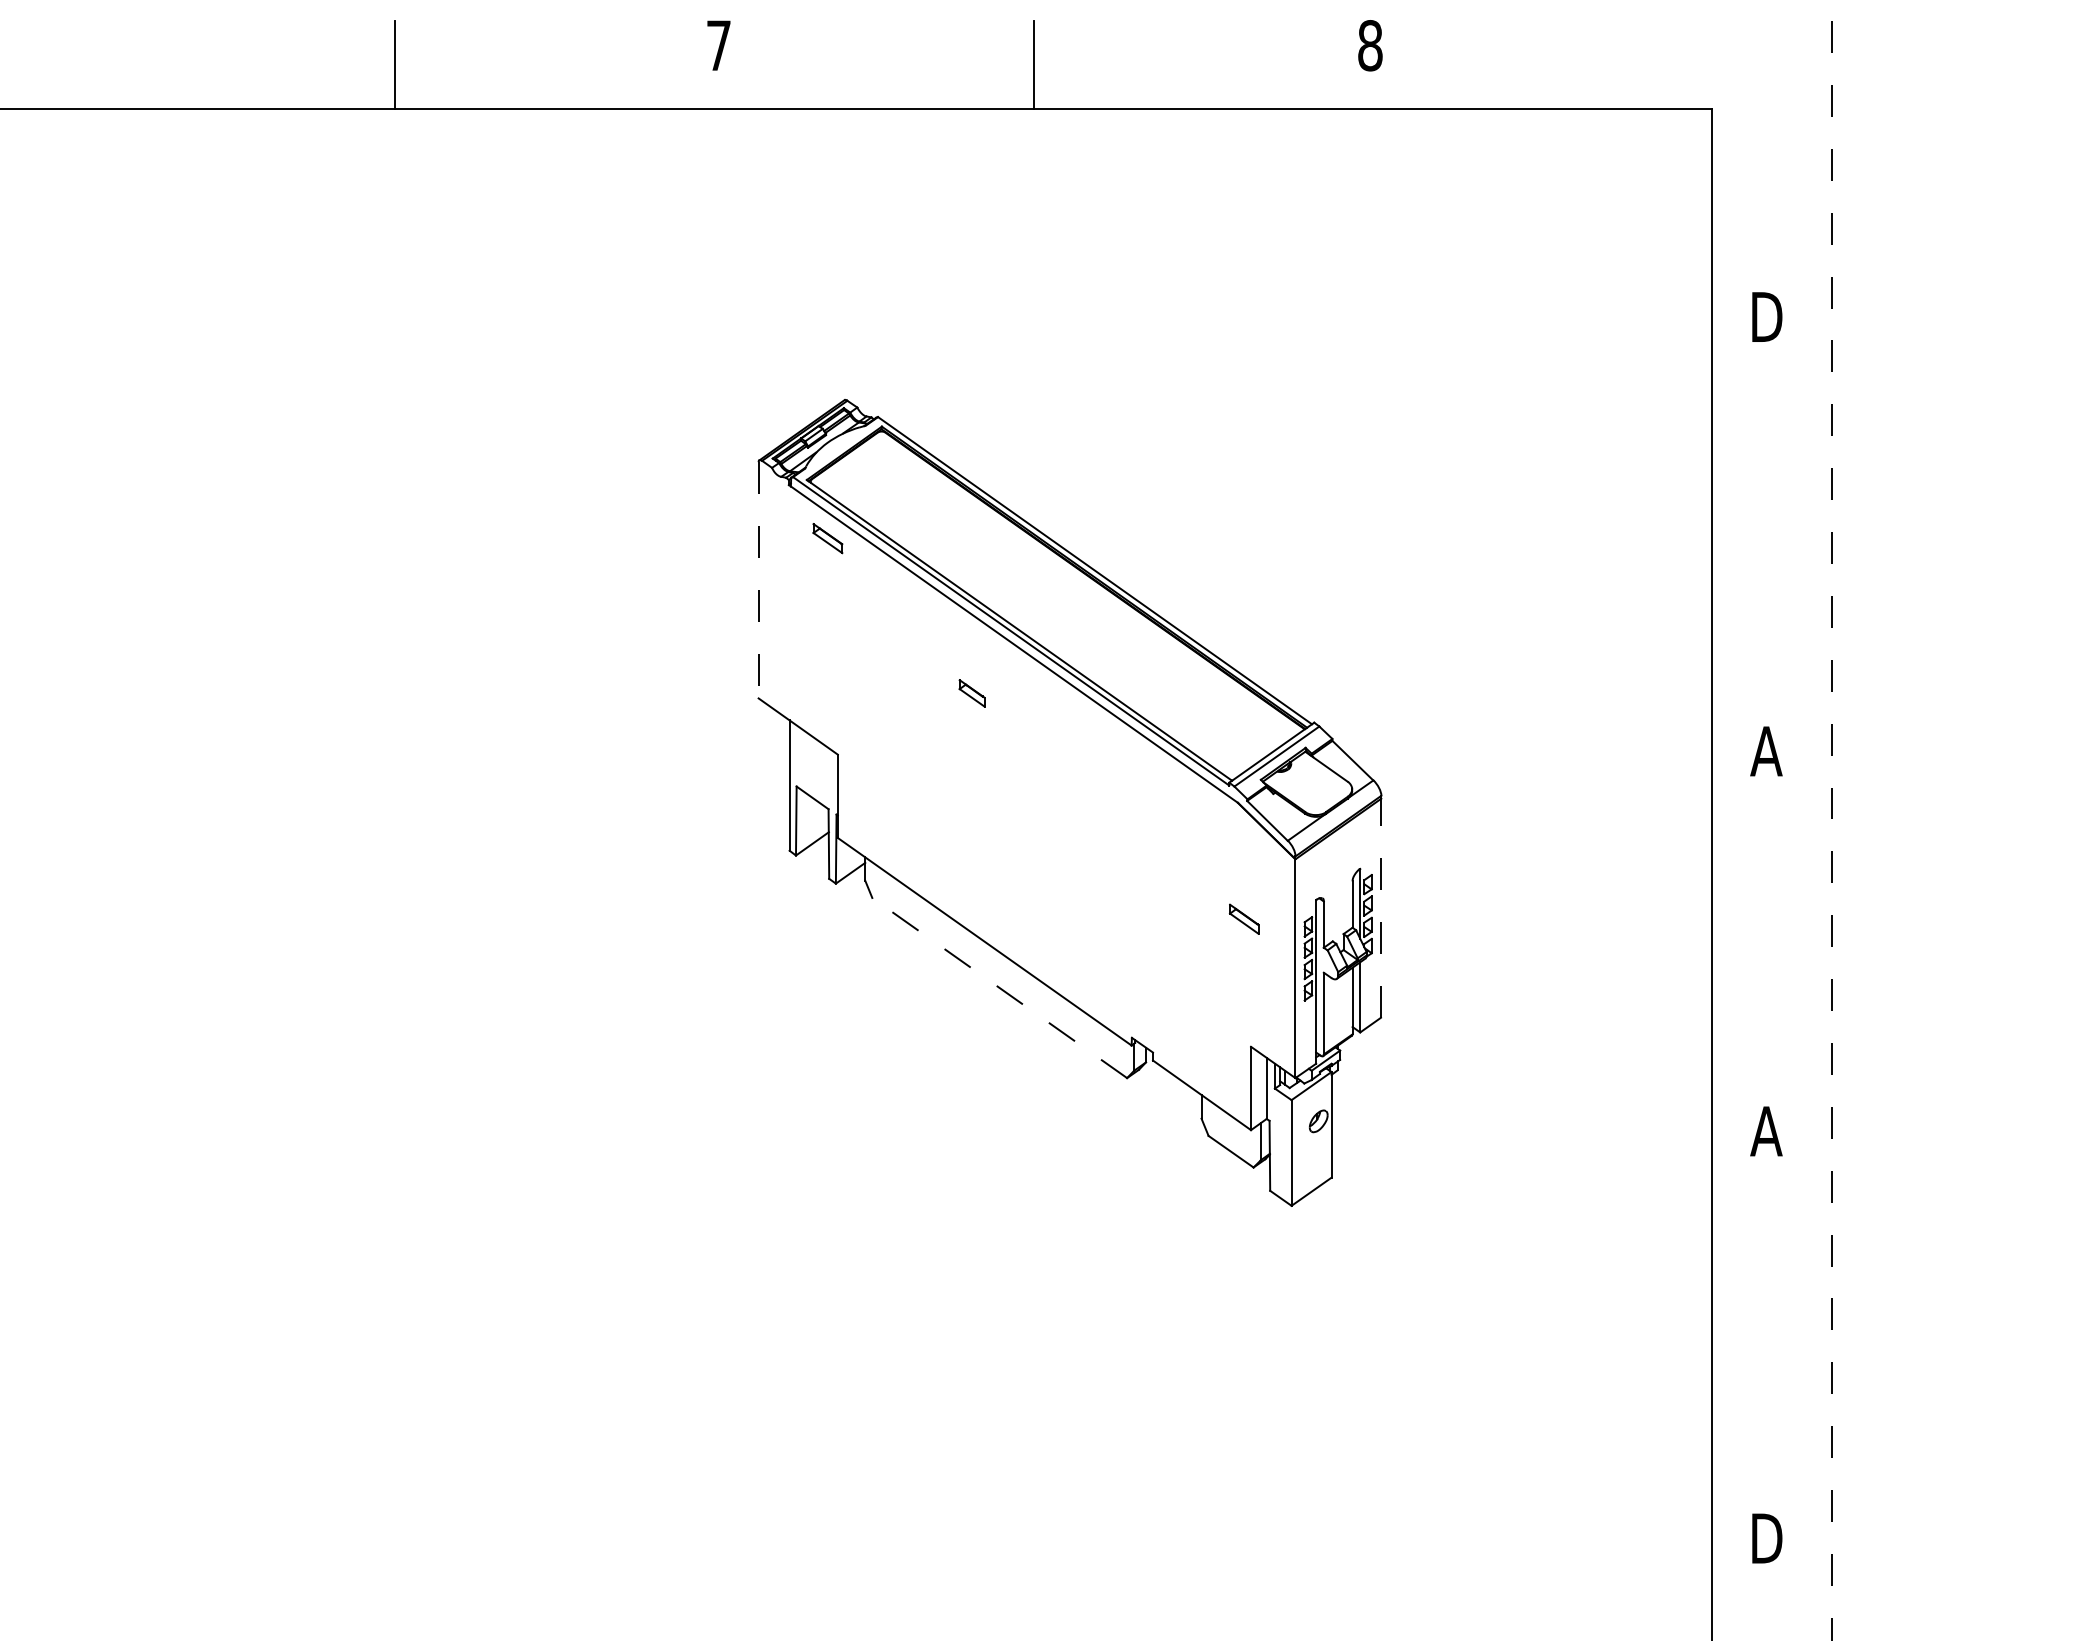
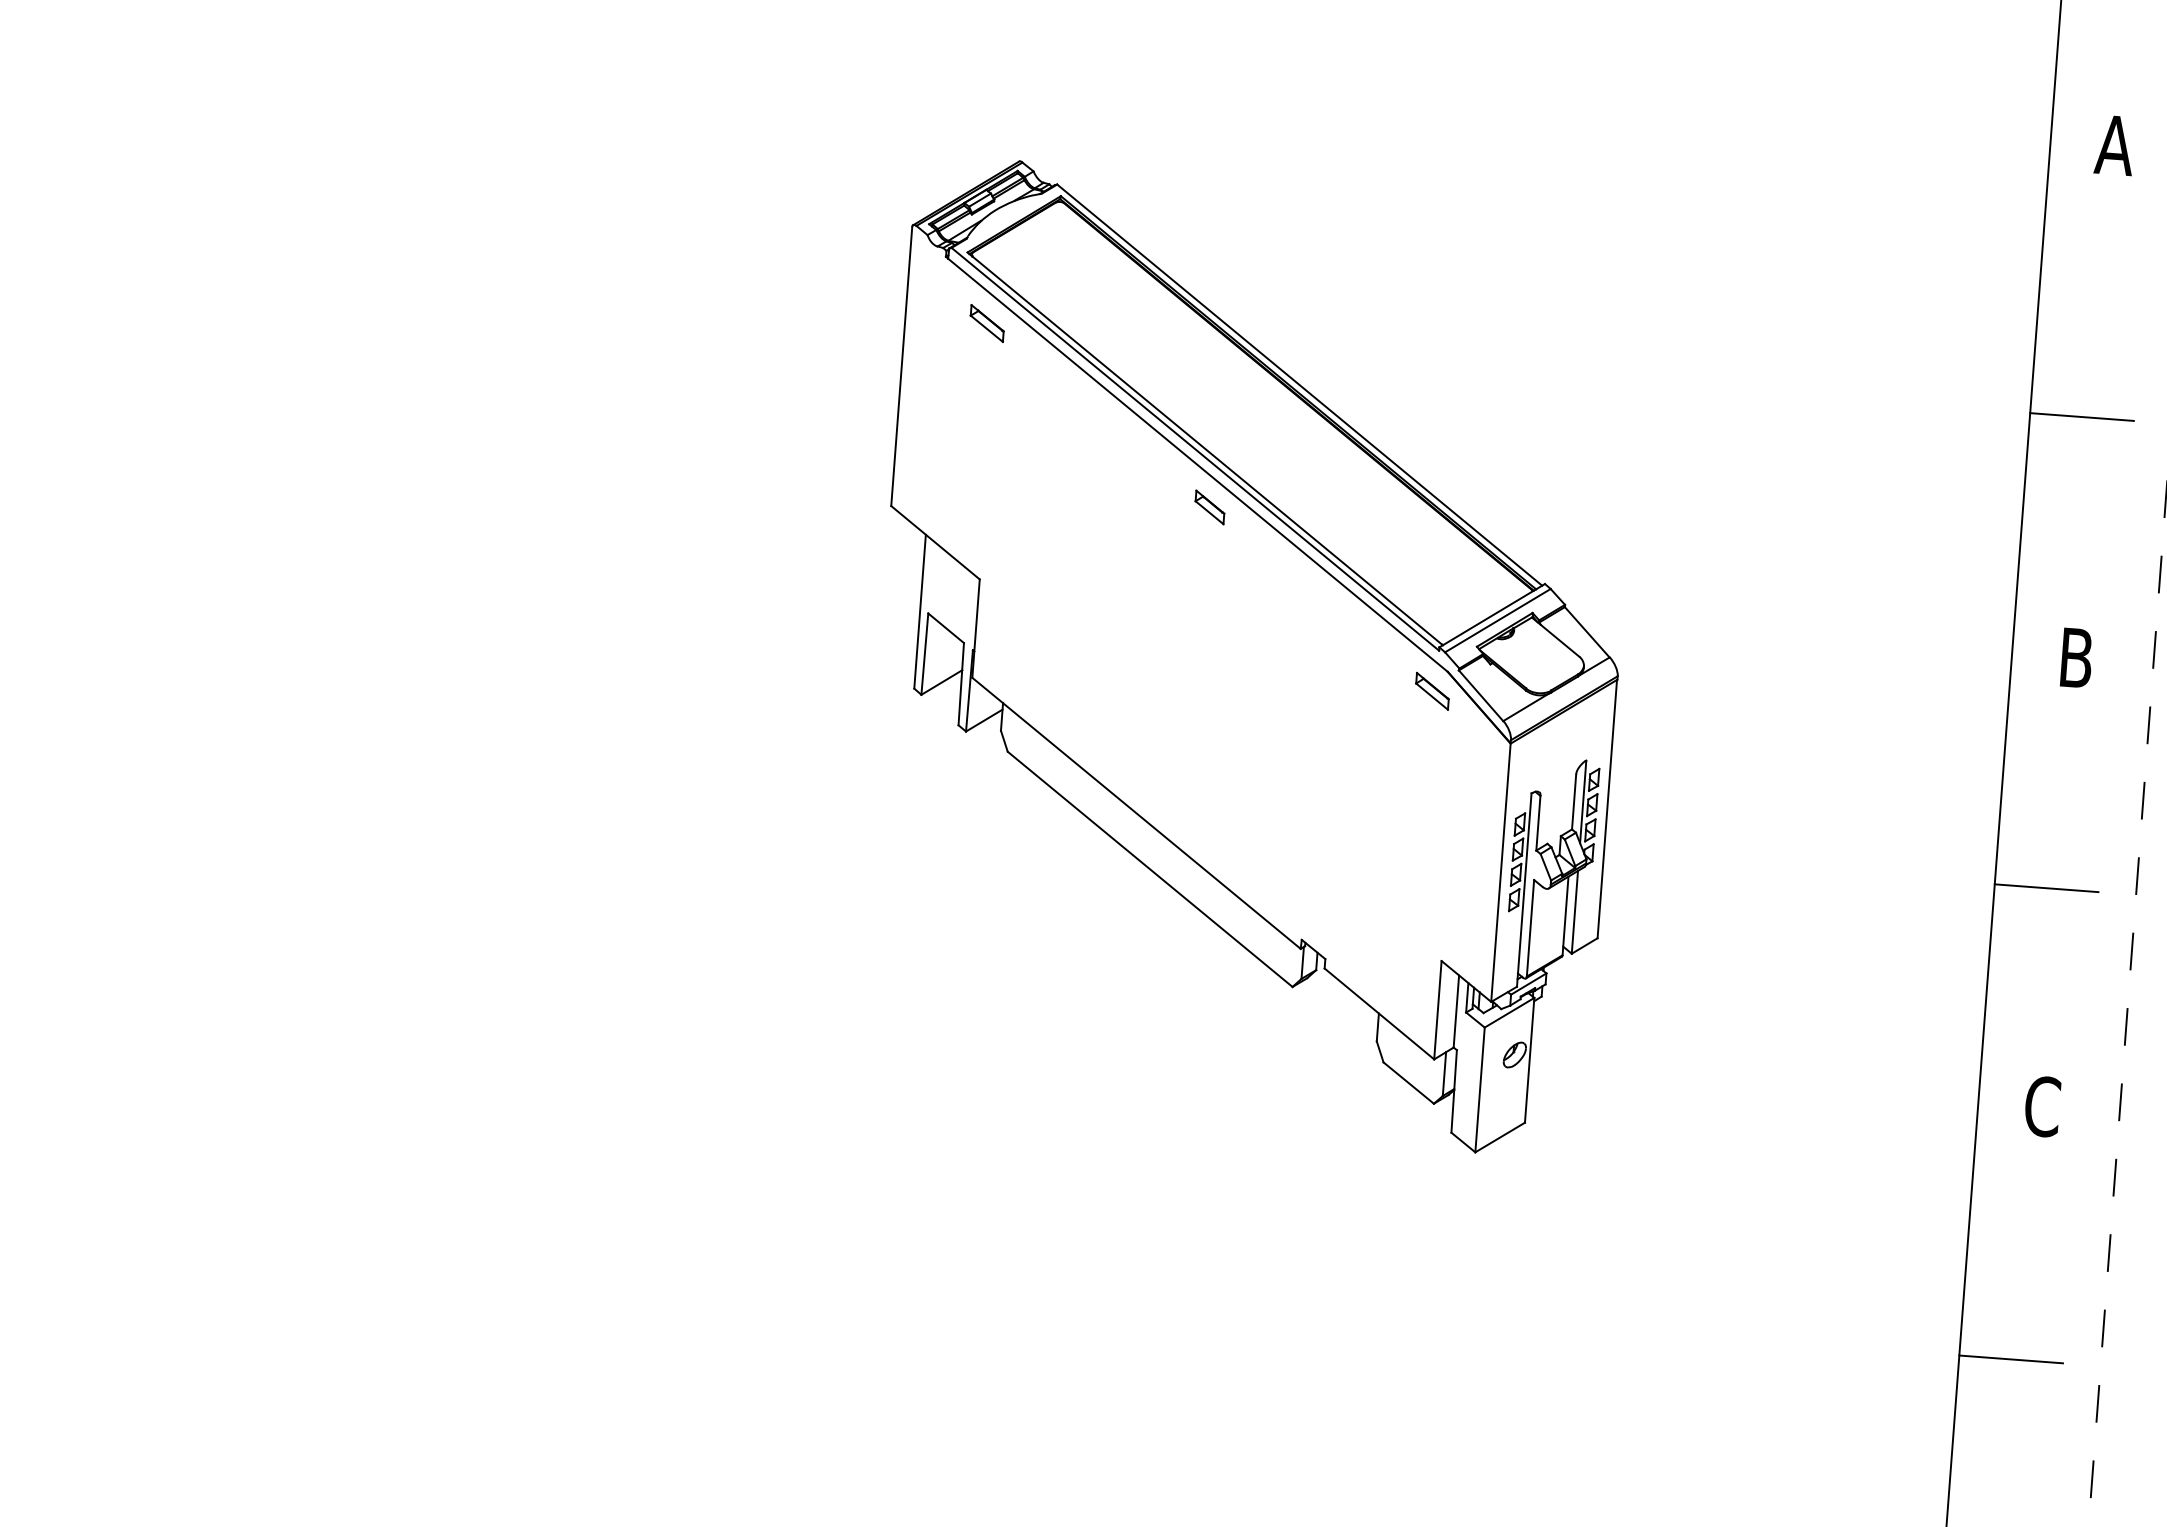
text: (1766, 316) -> (2114, 144), D -> A
line: (1755, 548) -> (2081, 417), added
line: (758, 580) -> (901, 366), dashed -> solid
part: (971, 693) -> (1209, 507), moved
text: (1766, 751) -> (2076, 658), A -> B
line: (1381, 907) -> (1607, 808), dashed -> solid
part: (1243, 918) -> (1431, 690), moved
line: (1755, 947) -> (2045, 888), added
line: (999, 987) -> (1149, 868), dashed -> solid
text: (1766, 1131) -> (2042, 1106), A -> C
line: (1755, 1346) -> (2010, 1359), added

